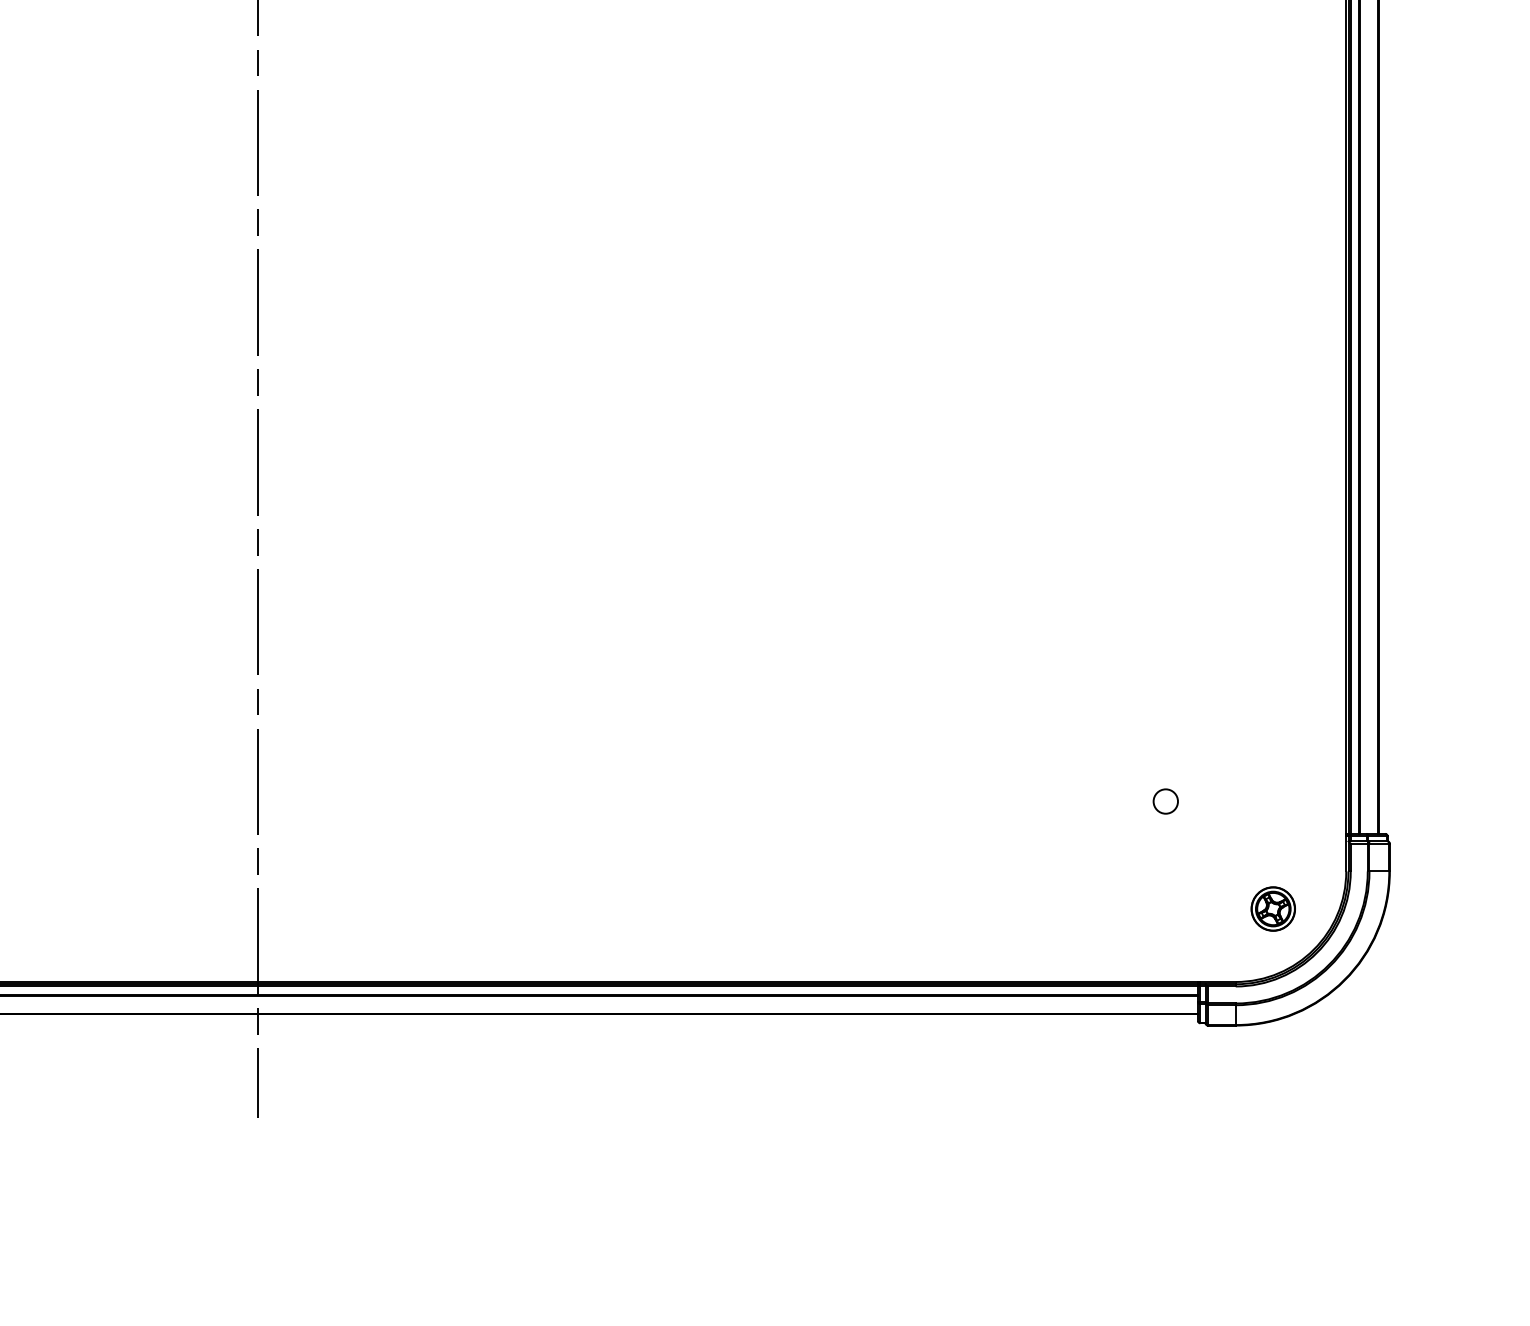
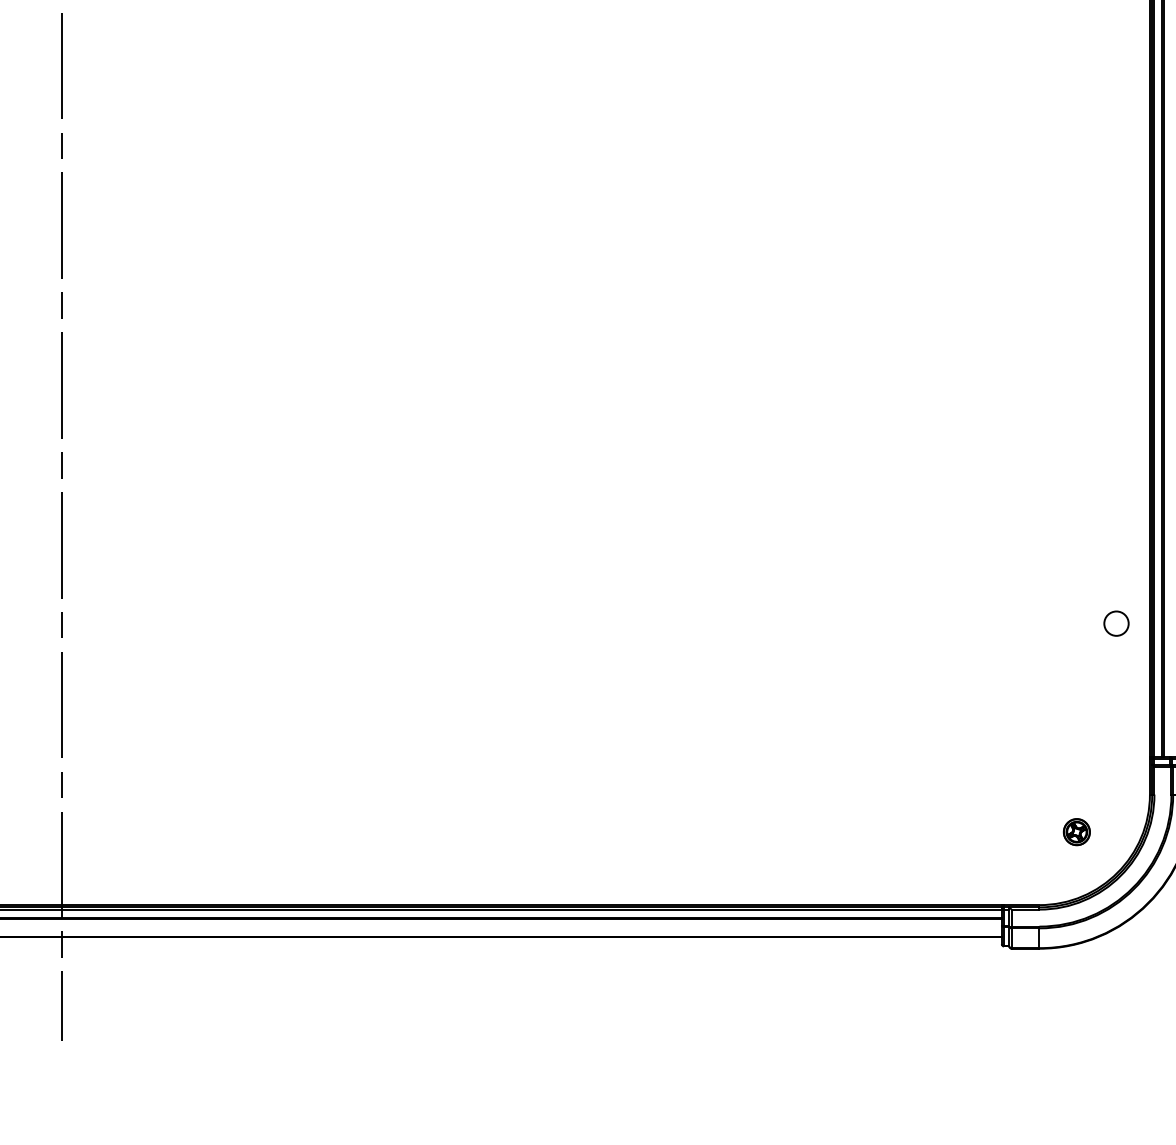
circle: (1165, 801) -> (1116, 623), moved
part: (1272, 908) -> (1076, 831), size x0.6

